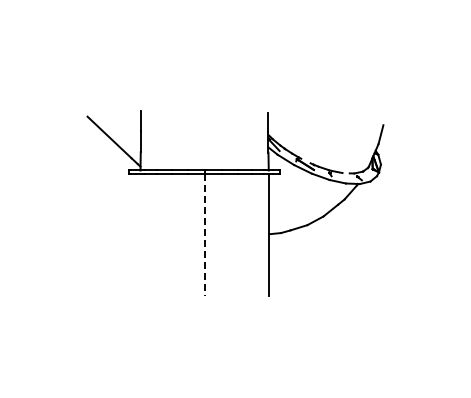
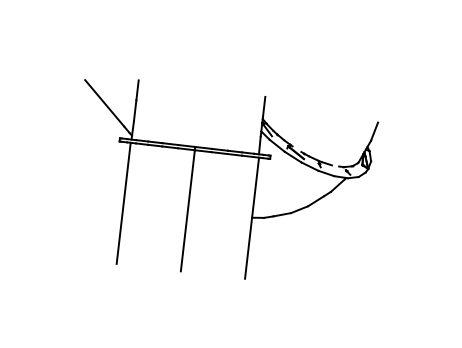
line: (140, 234) -> (124, 203), added
line: (204, 234) -> (187, 210), dashed -> solid

